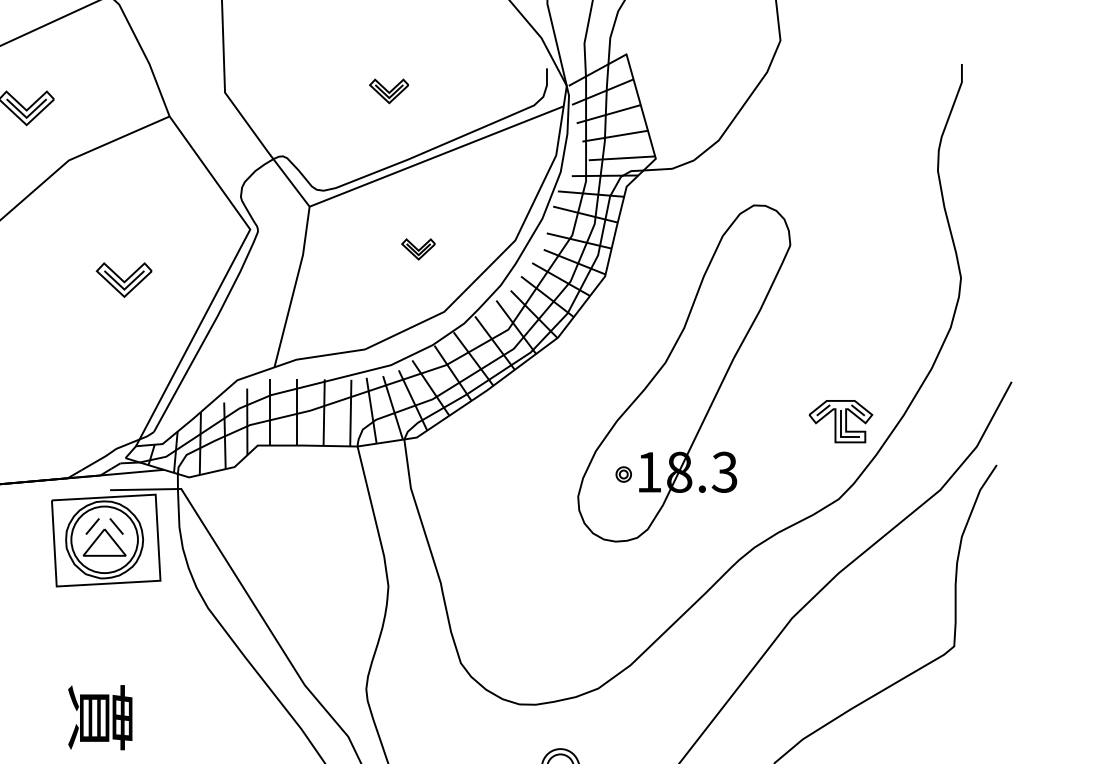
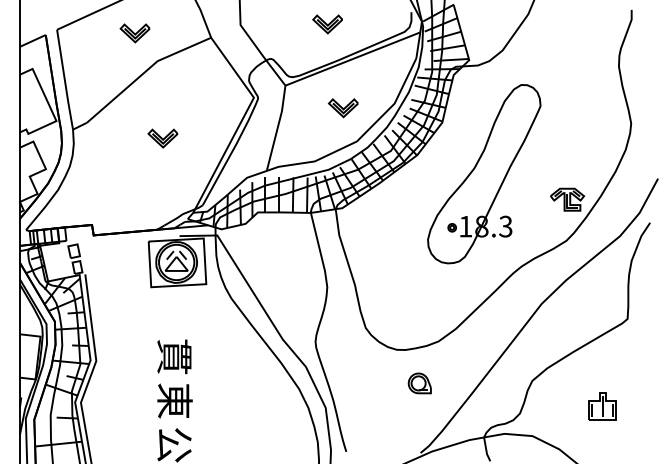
part: (388, 91) -> (327, 24), size x1.43
part: (417, 249) -> (342, 108), size x1.67
part: (123, 279) -> (162, 138), moved

